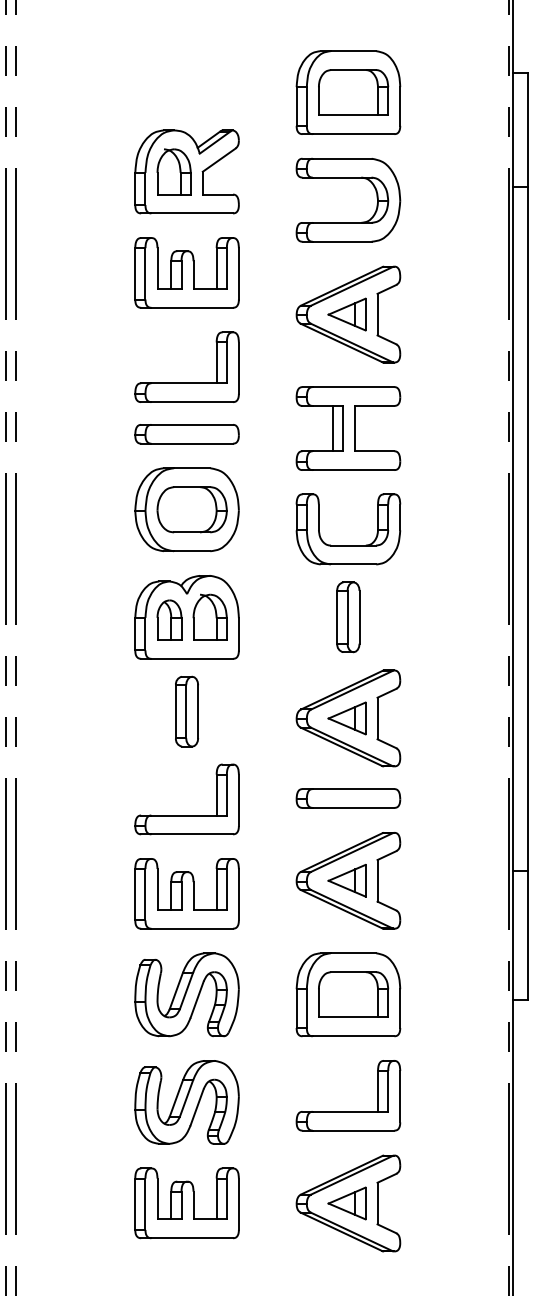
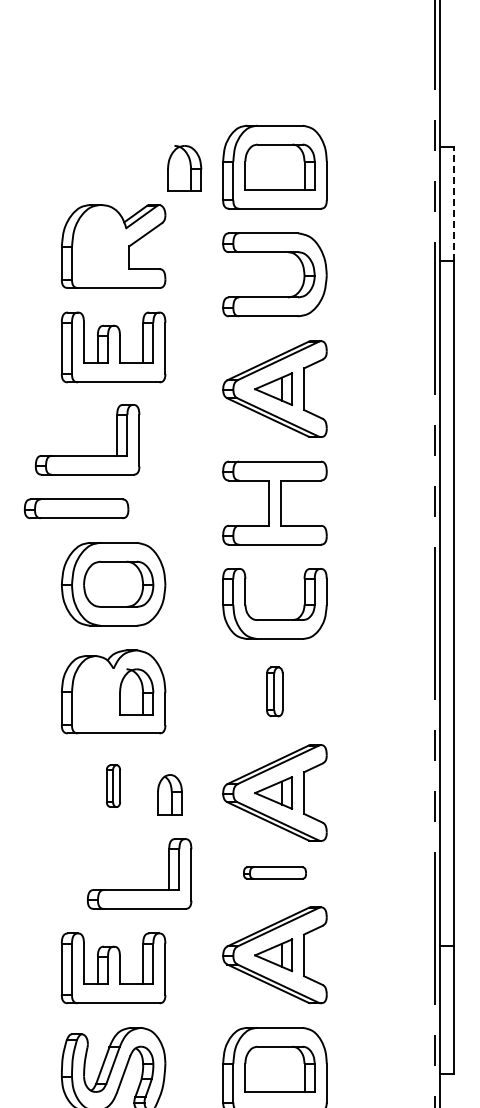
line: (527, 129) -> (454, 204), solid -> dashed
part: (173, 171) -> (184, 168), moved
part: (186, 382) -> (87, 455), moved
line: (332, 428) -> (259, 503), removed
part: (186, 434) -> (76, 509), moved
part: (348, 617) -> (275, 692), size x0.7
part: (169, 619) -> (170, 794), moved
part: (186, 711) -> (113, 786), size x0.6
part: (348, 798) -> (275, 873), size x0.6
part: (186, 815) -> (139, 890), moved

